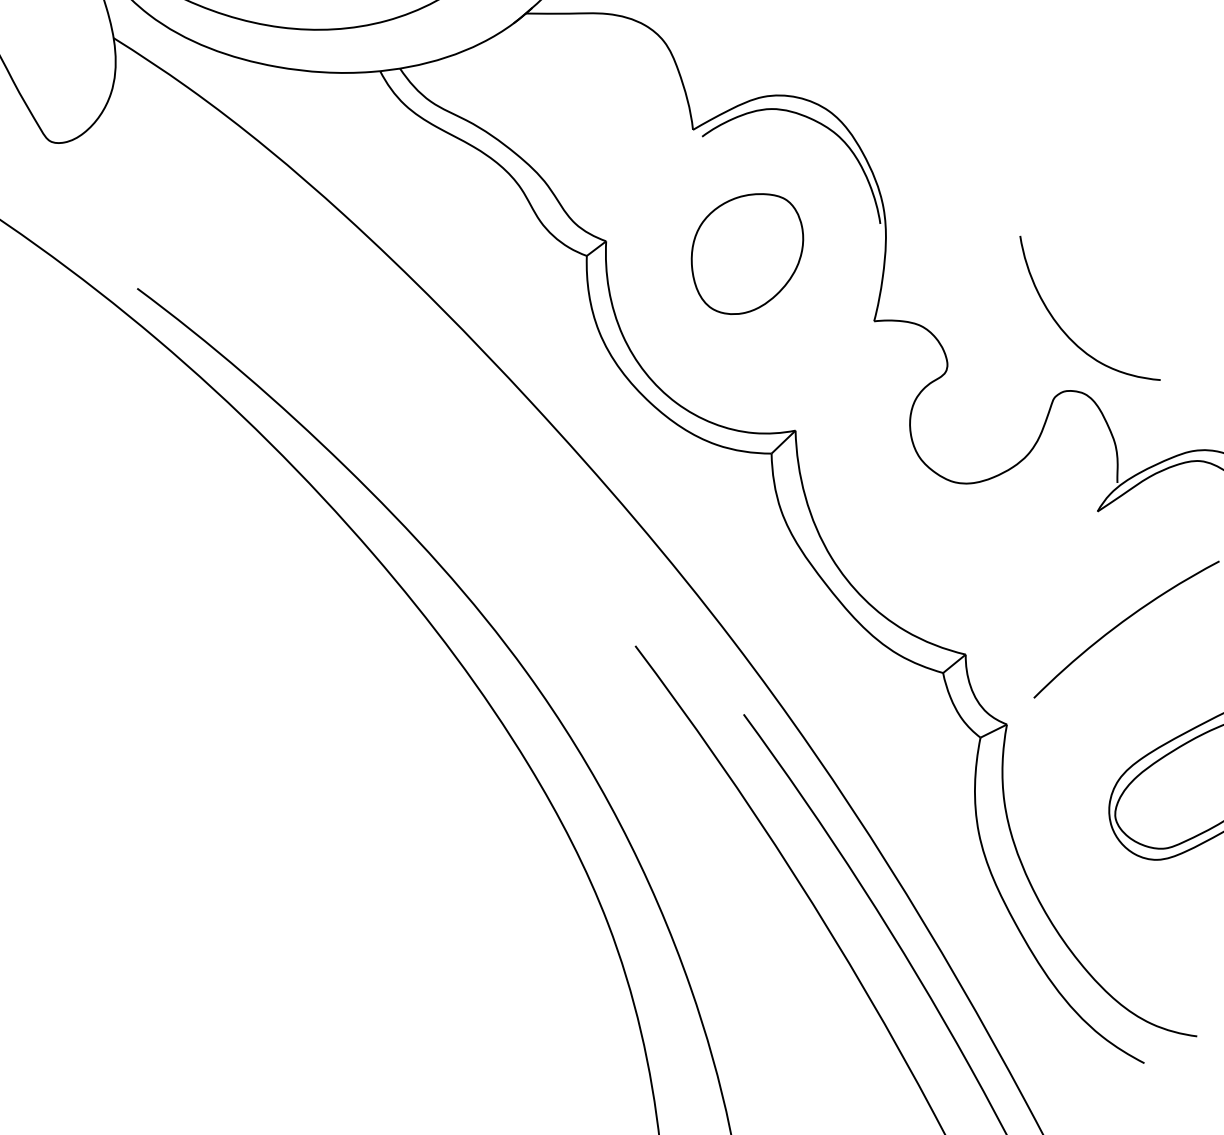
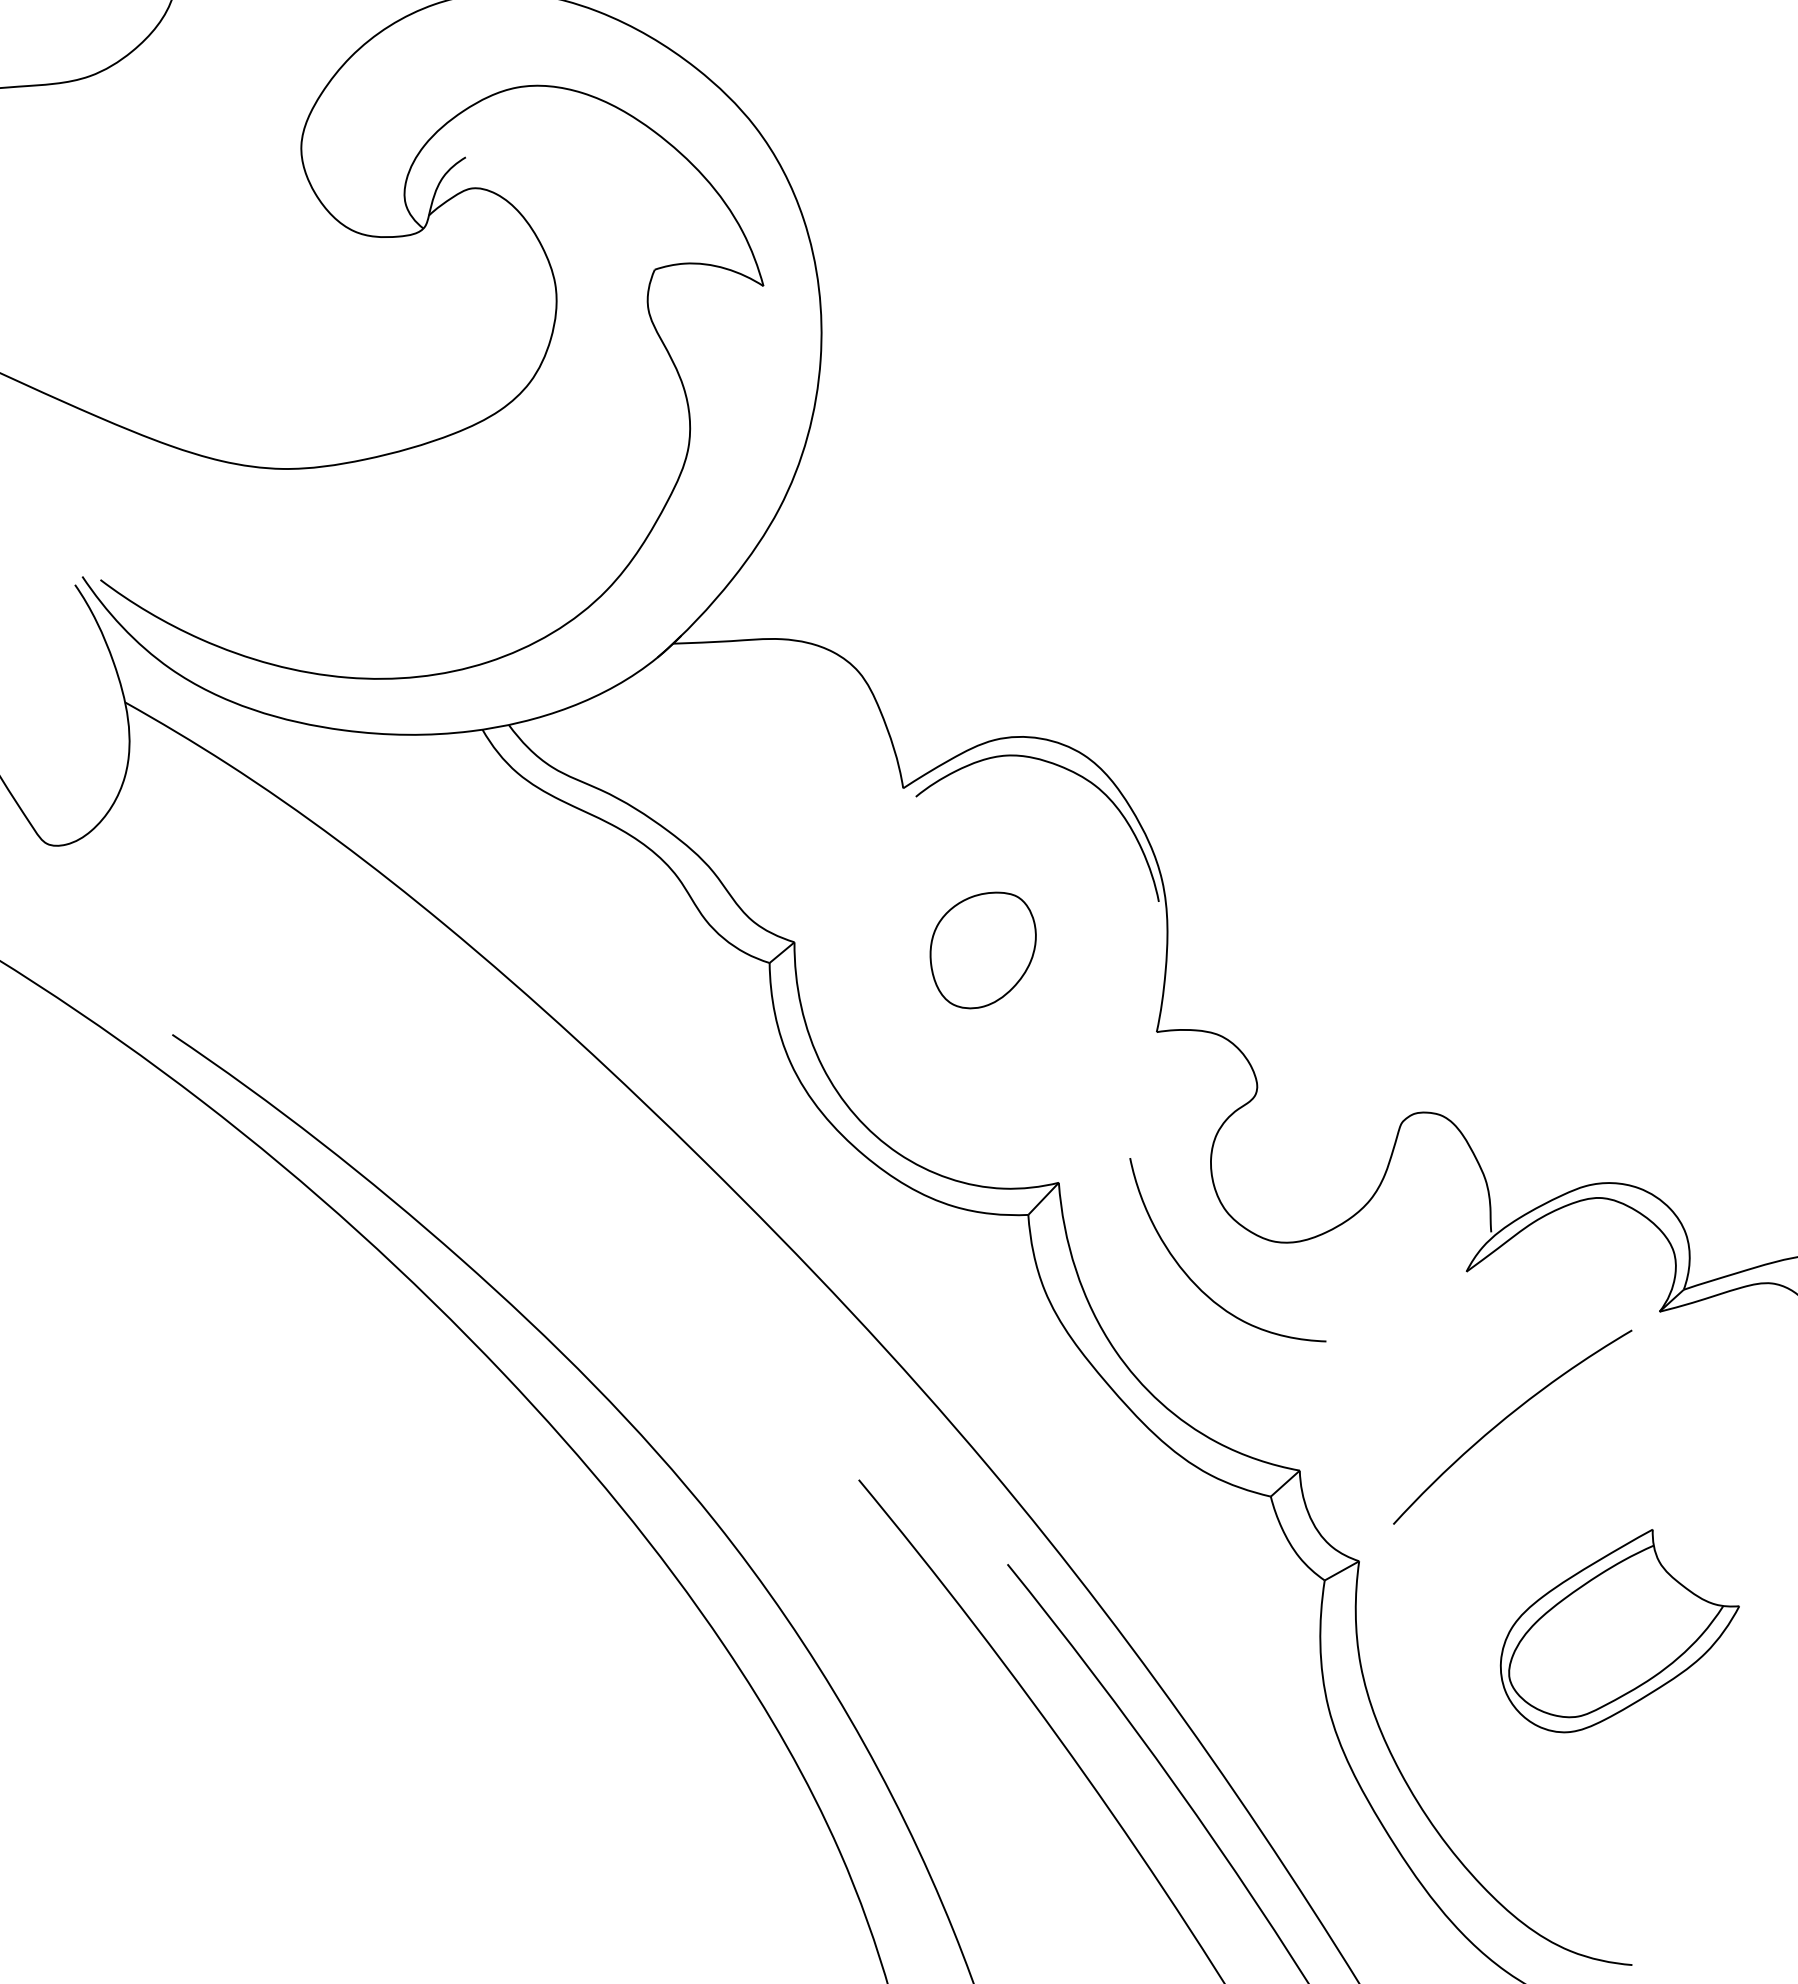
part: (746, 254) -> (982, 950), size x0.71
curve: (1061, 328) -> (1191, 1278), moved

